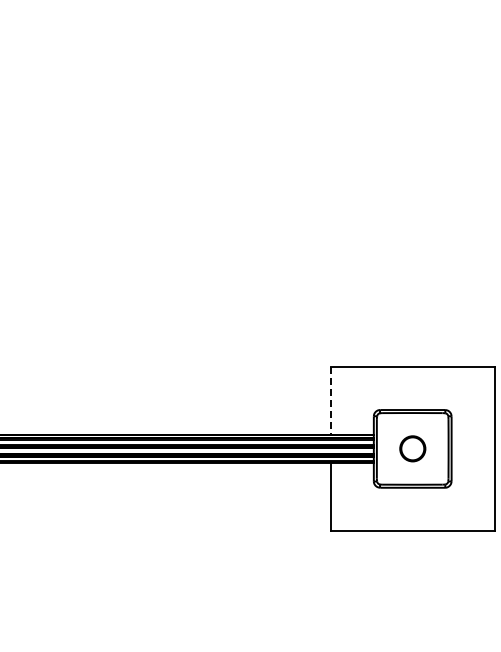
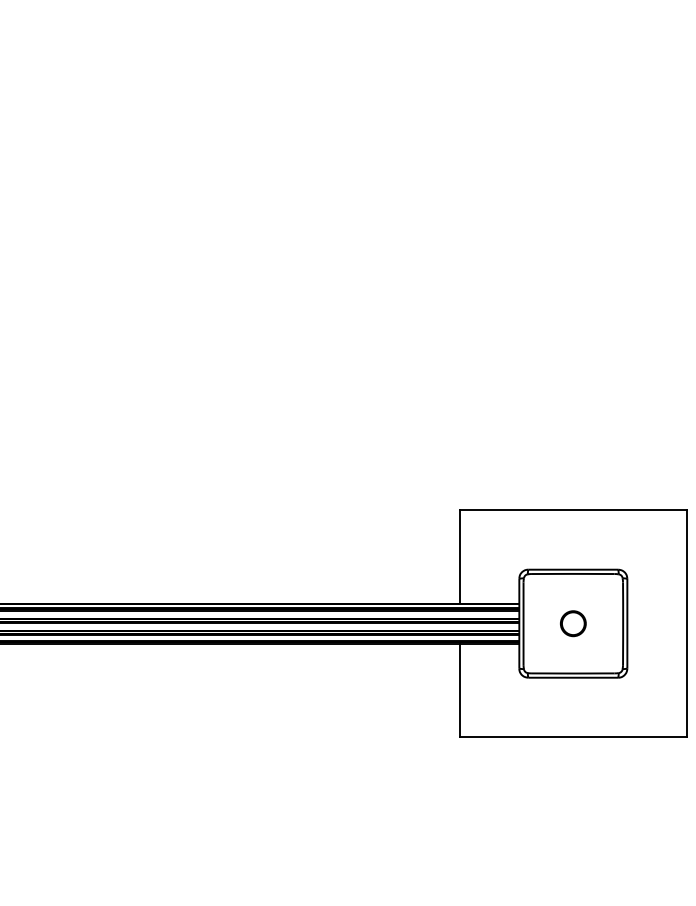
line: (330, 400) -> (459, 556), dashed -> solid
circle: (412, 448) -> (573, 623), size x0.71

